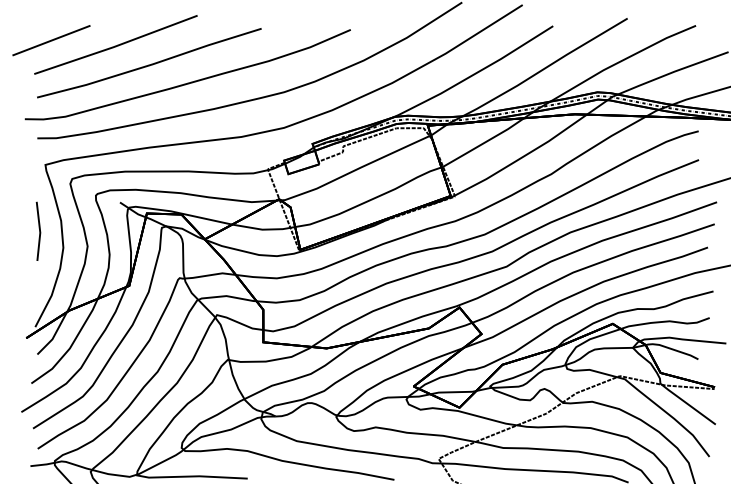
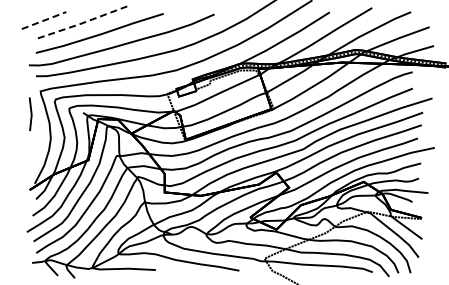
line: (52, 40) -> (44, 20), solid -> dashed
line: (115, 45) -> (80, 23), solid -> dashed
line: (38, 231) -> (30, 114), moved

